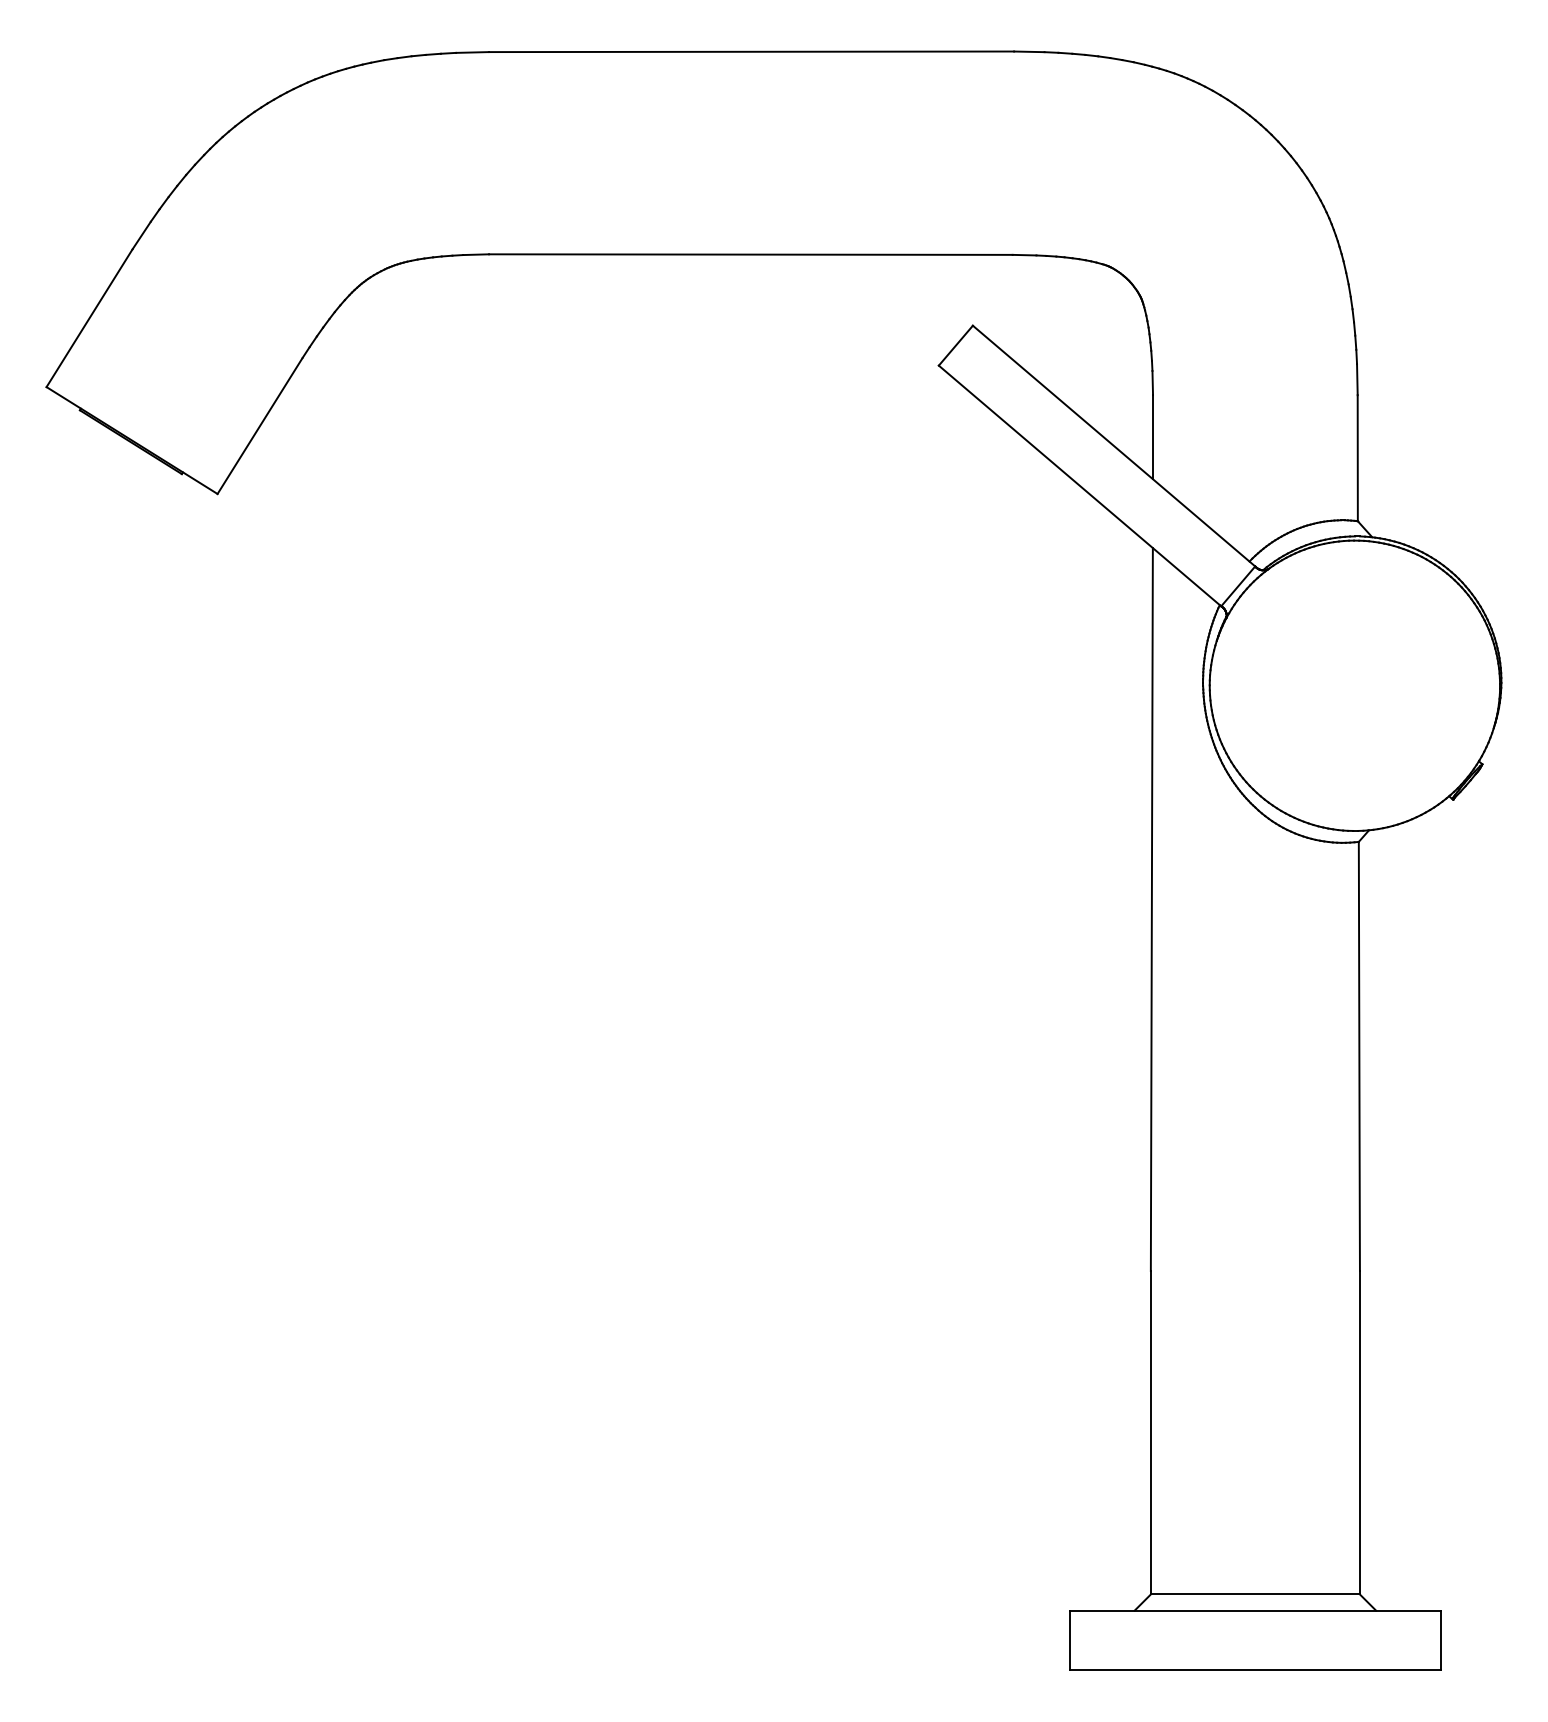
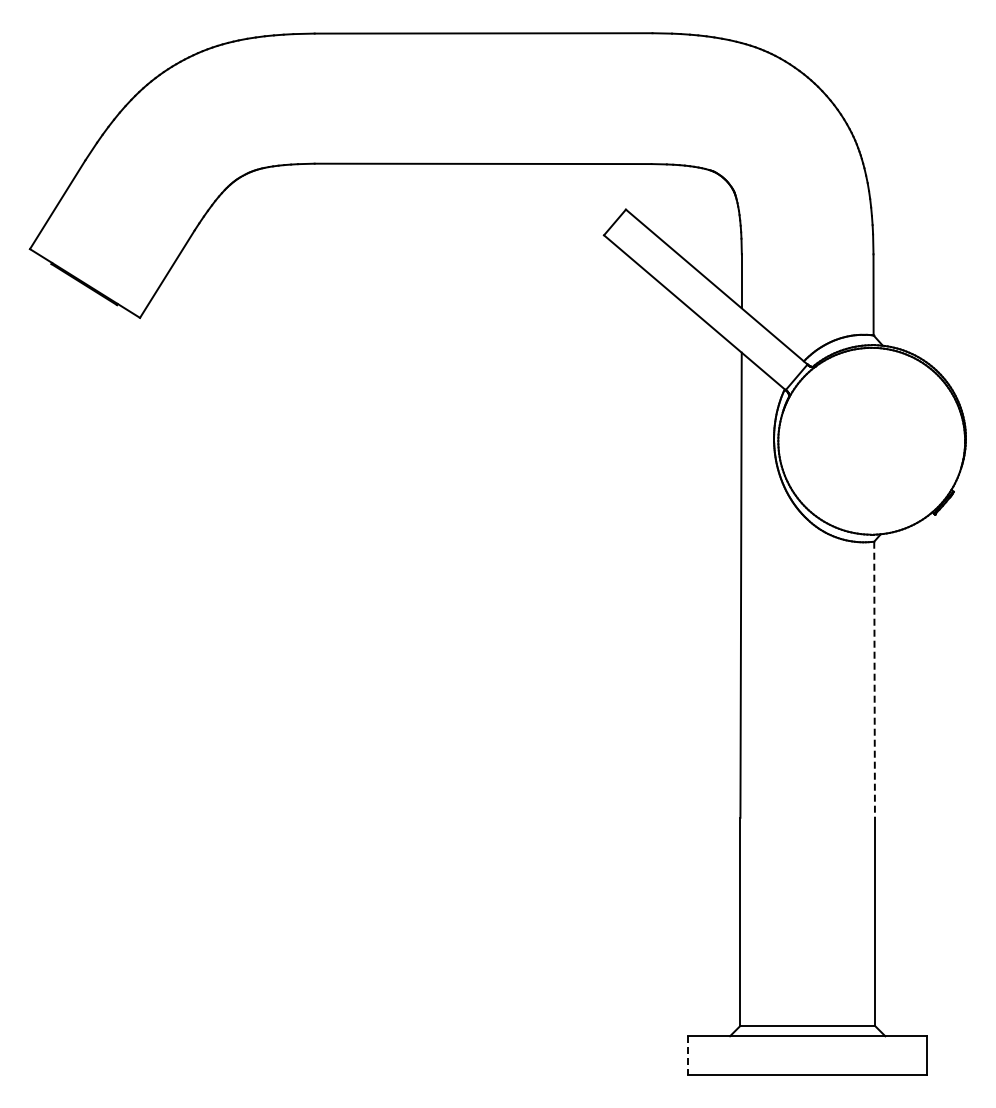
line: (1359, 1057) -> (874, 680), solid -> dashed
line: (1070, 1640) -> (688, 1055), solid -> dashed

